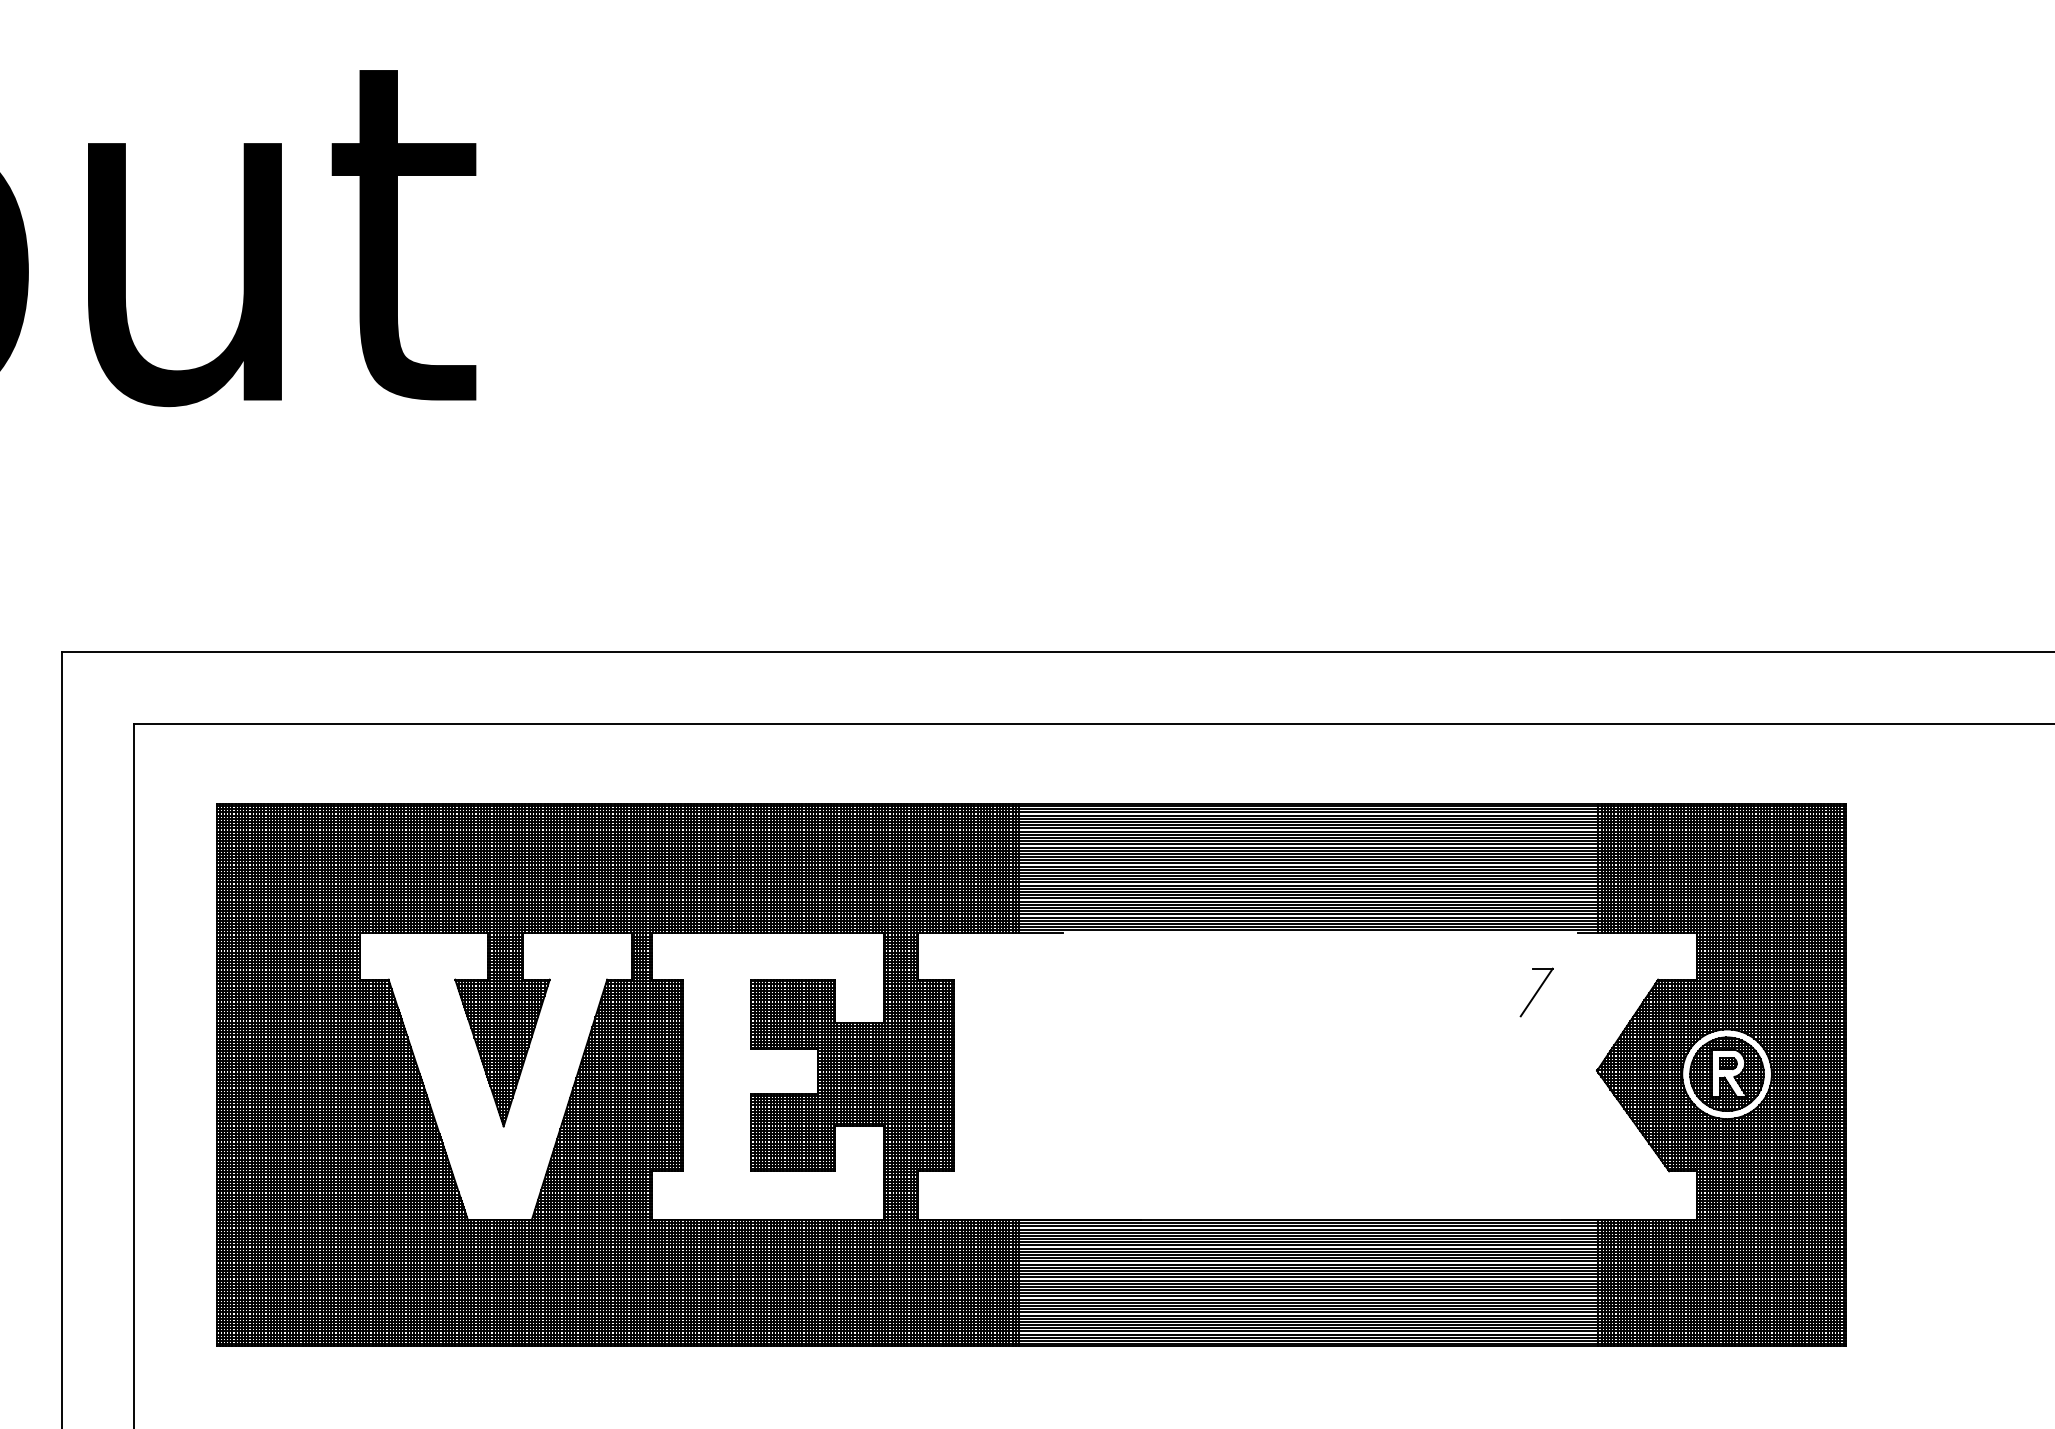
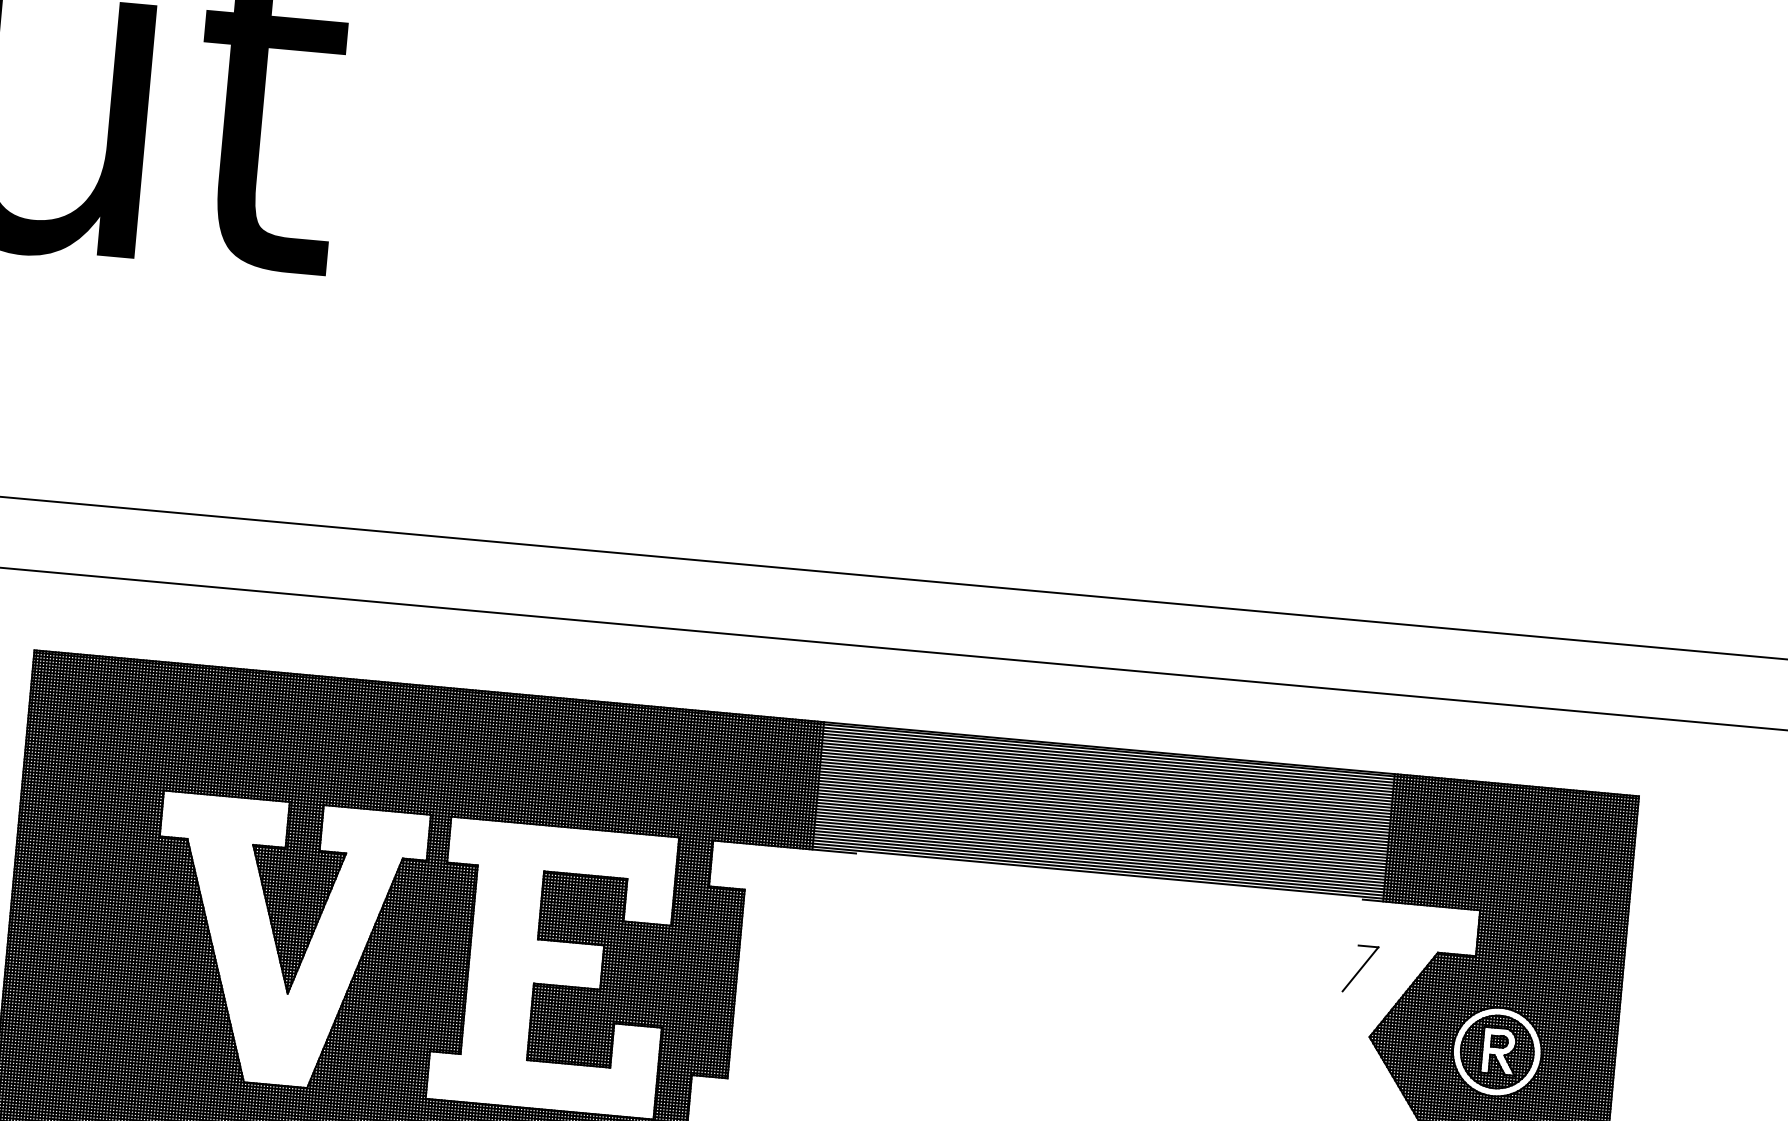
part: (1536, 992) -> (1360, 969), moved

